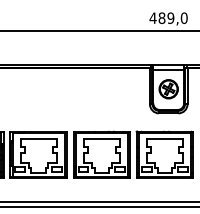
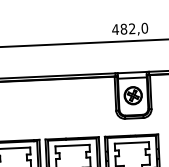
text: (170, 17) -> (131, 28), 489,0 -> 482,0

